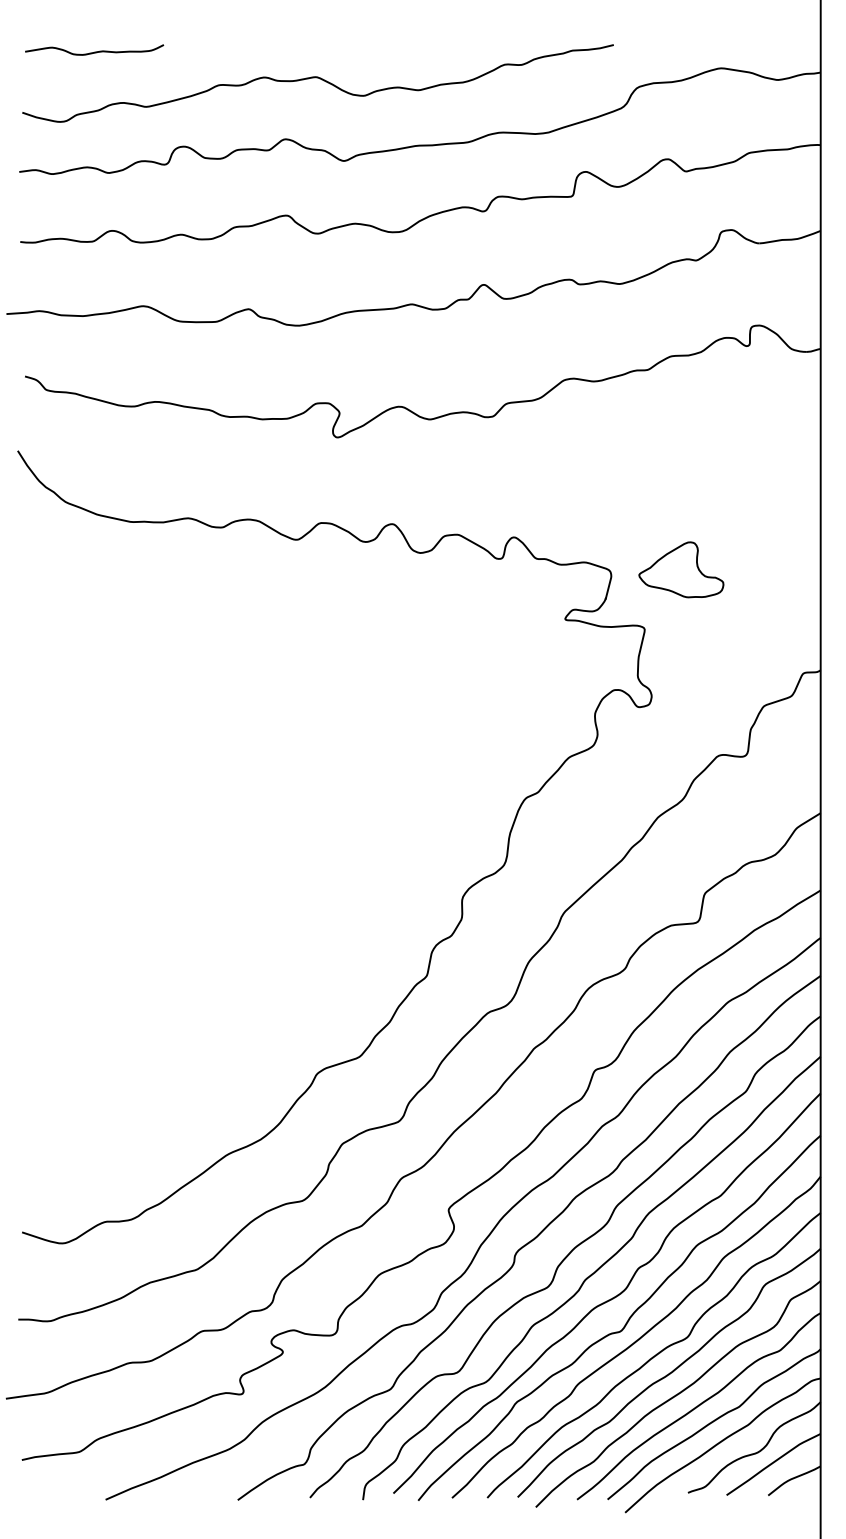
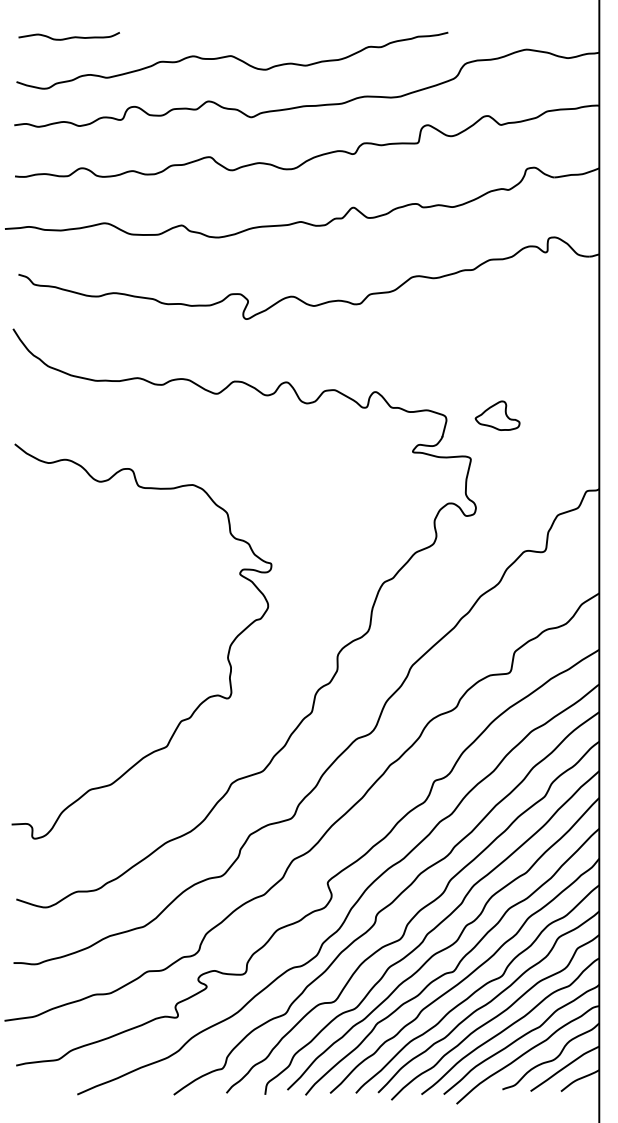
part: (681, 569) -> (497, 415), size x0.71
curve: (275, 962) -> (201, 702), added

